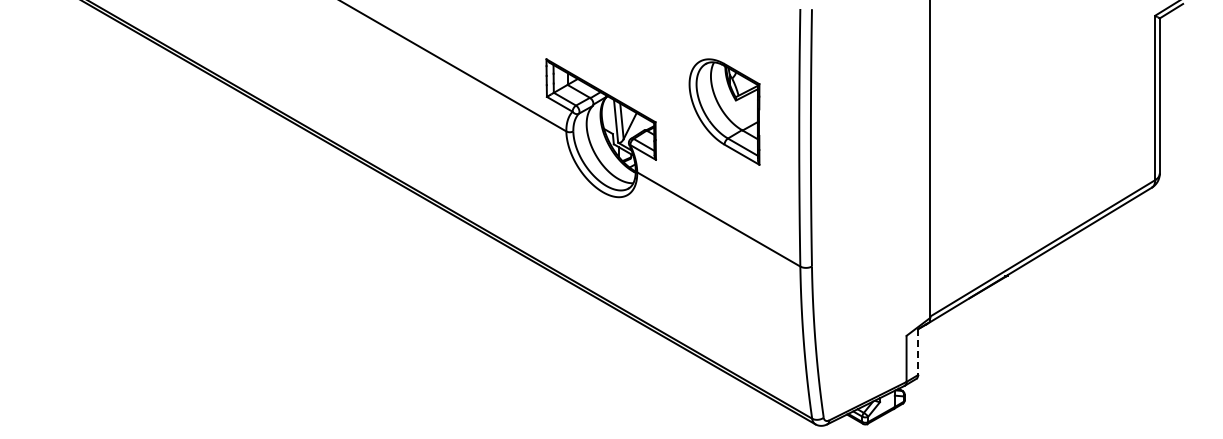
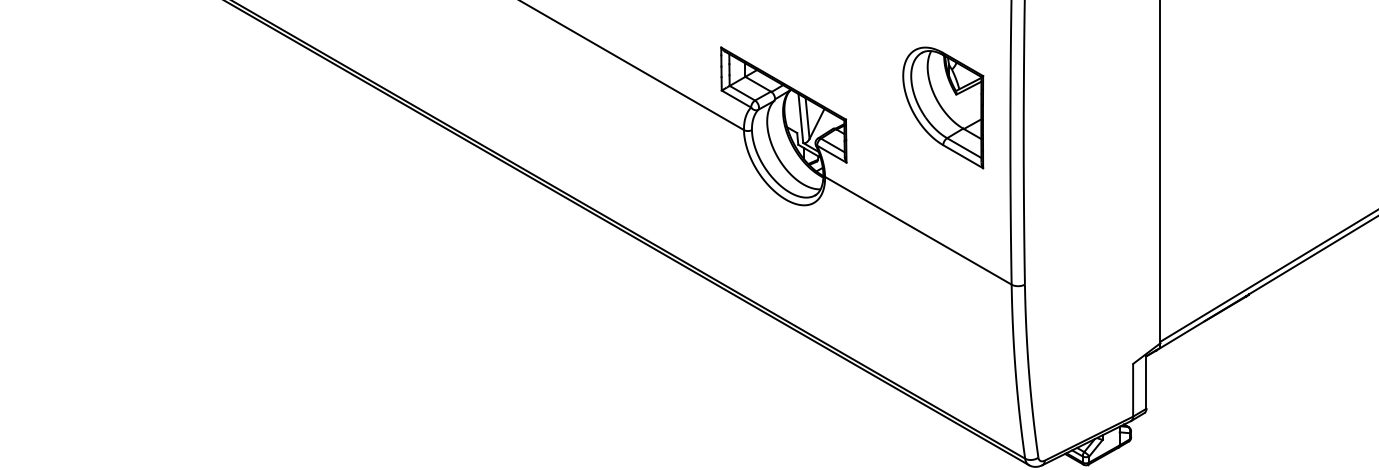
part: (724, 111) -> (943, 107), moved
line: (918, 352) -> (1146, 382), dashed -> solid

